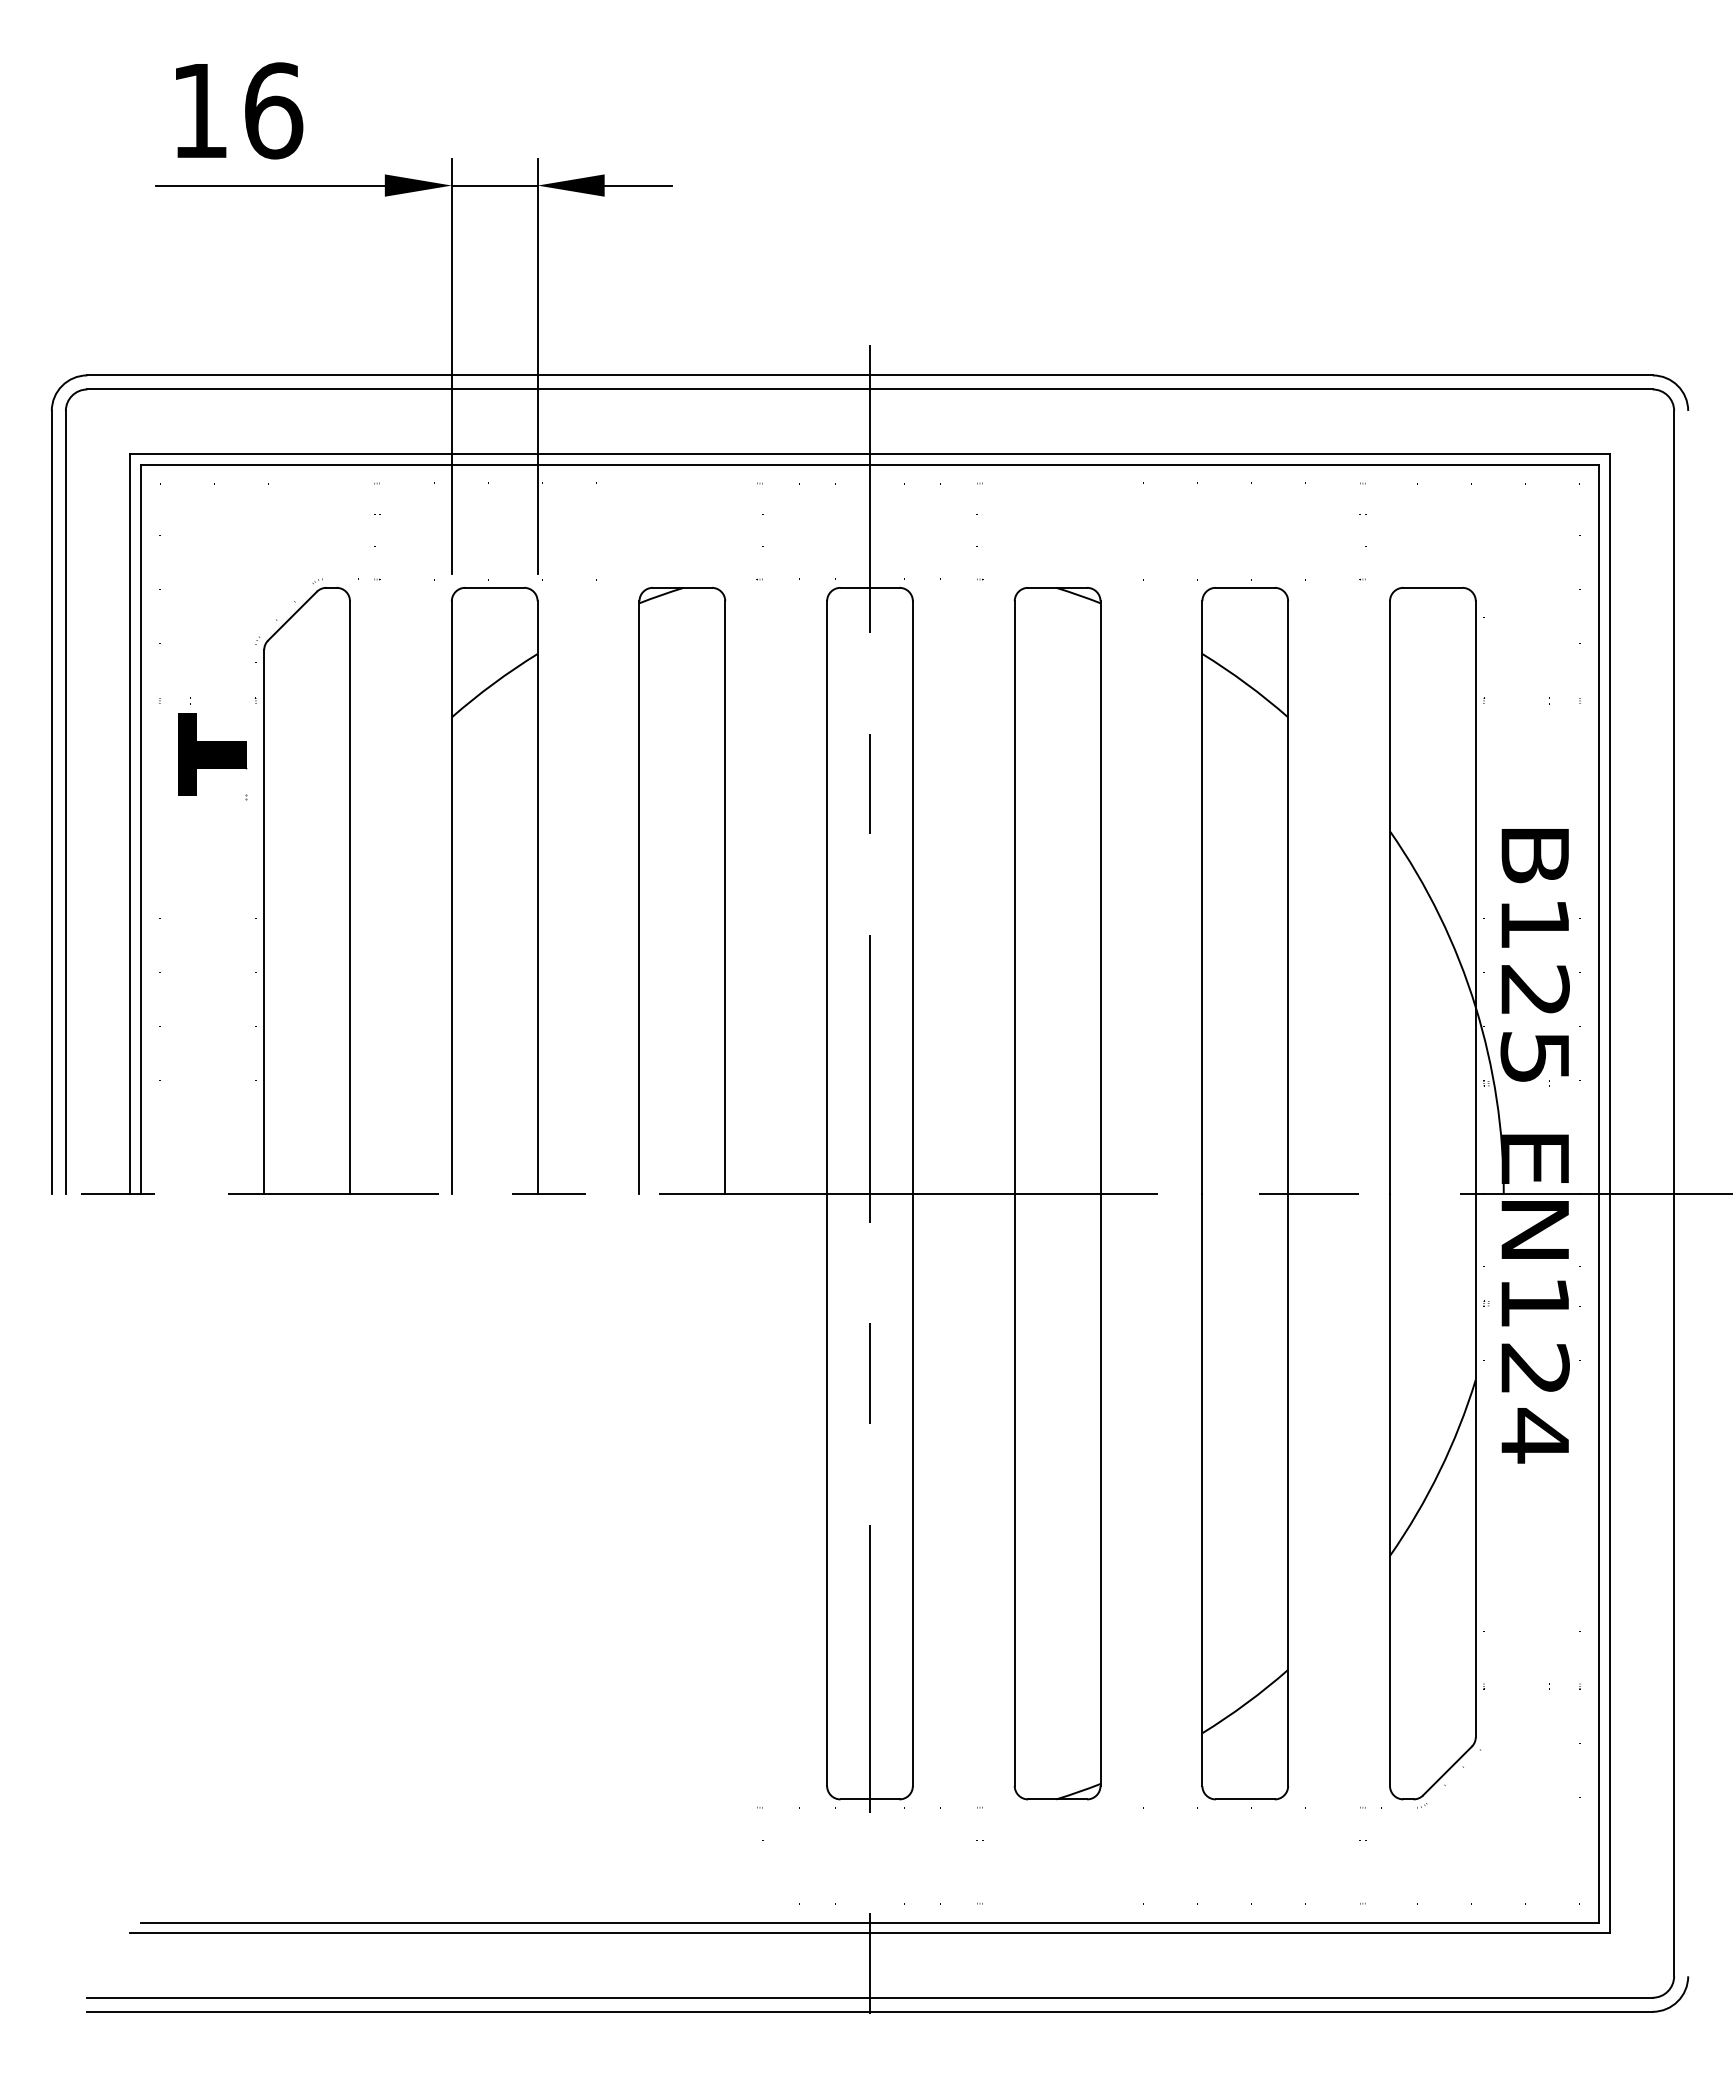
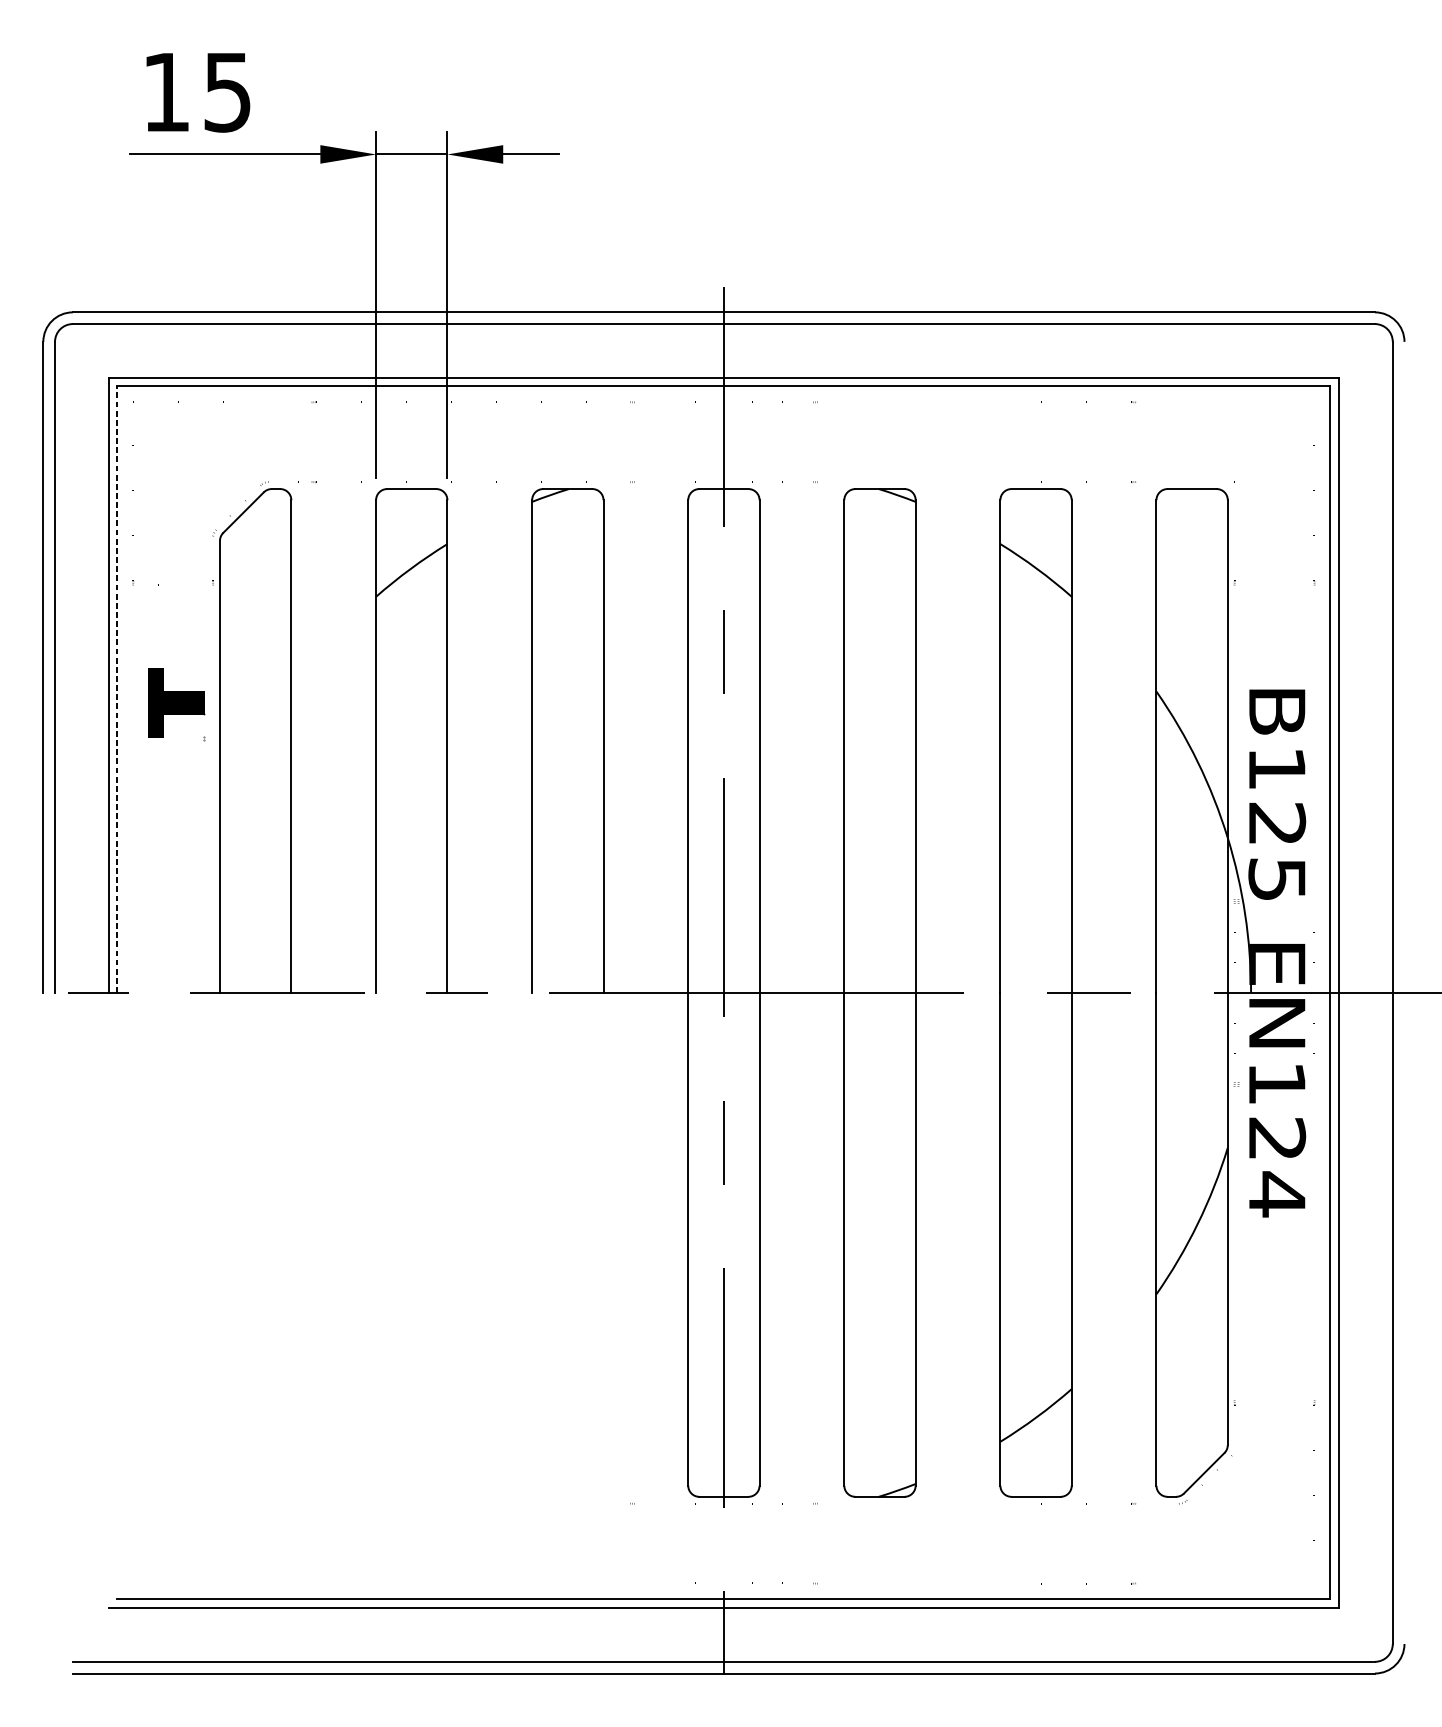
text: (274, 110) -> (228, 92), 16 -> 15
part: (212, 756) -> (177, 704), moved
line: (140, 829) -> (117, 690), solid -> dashed

